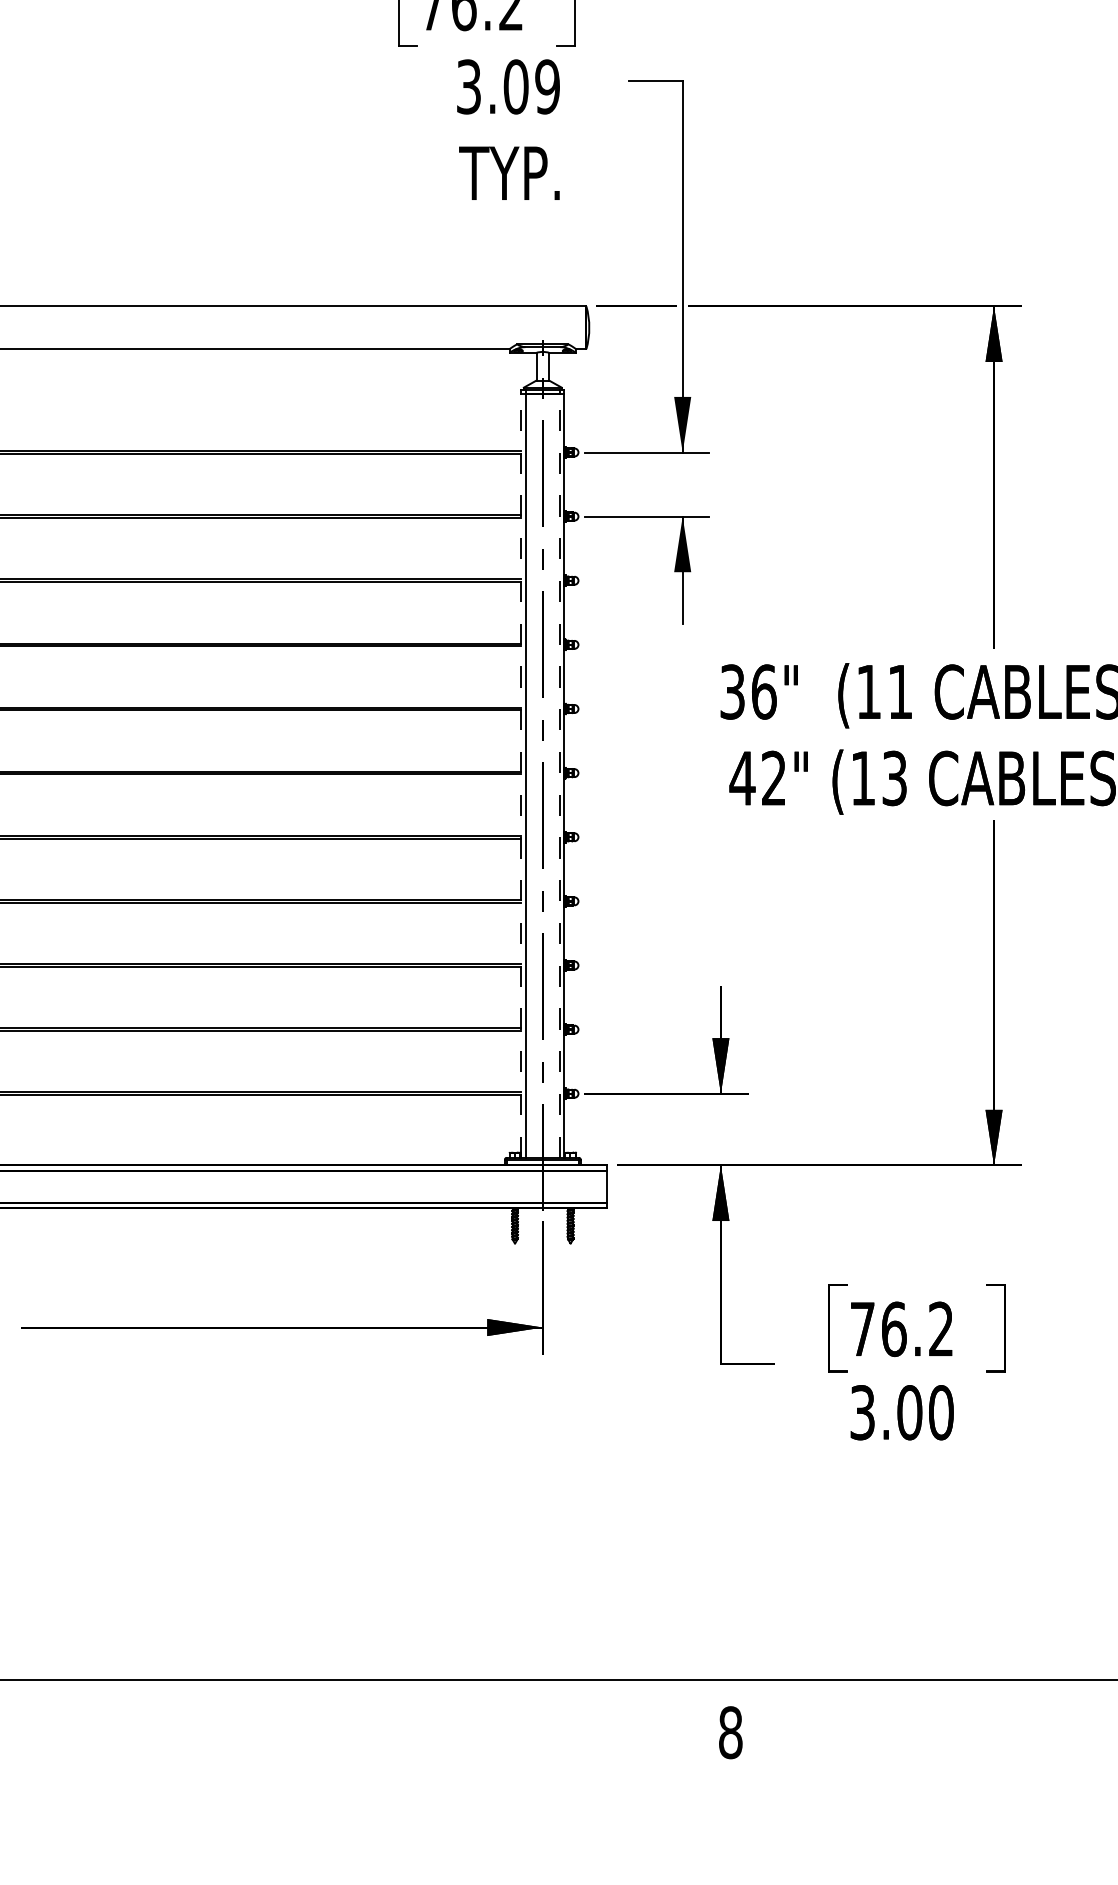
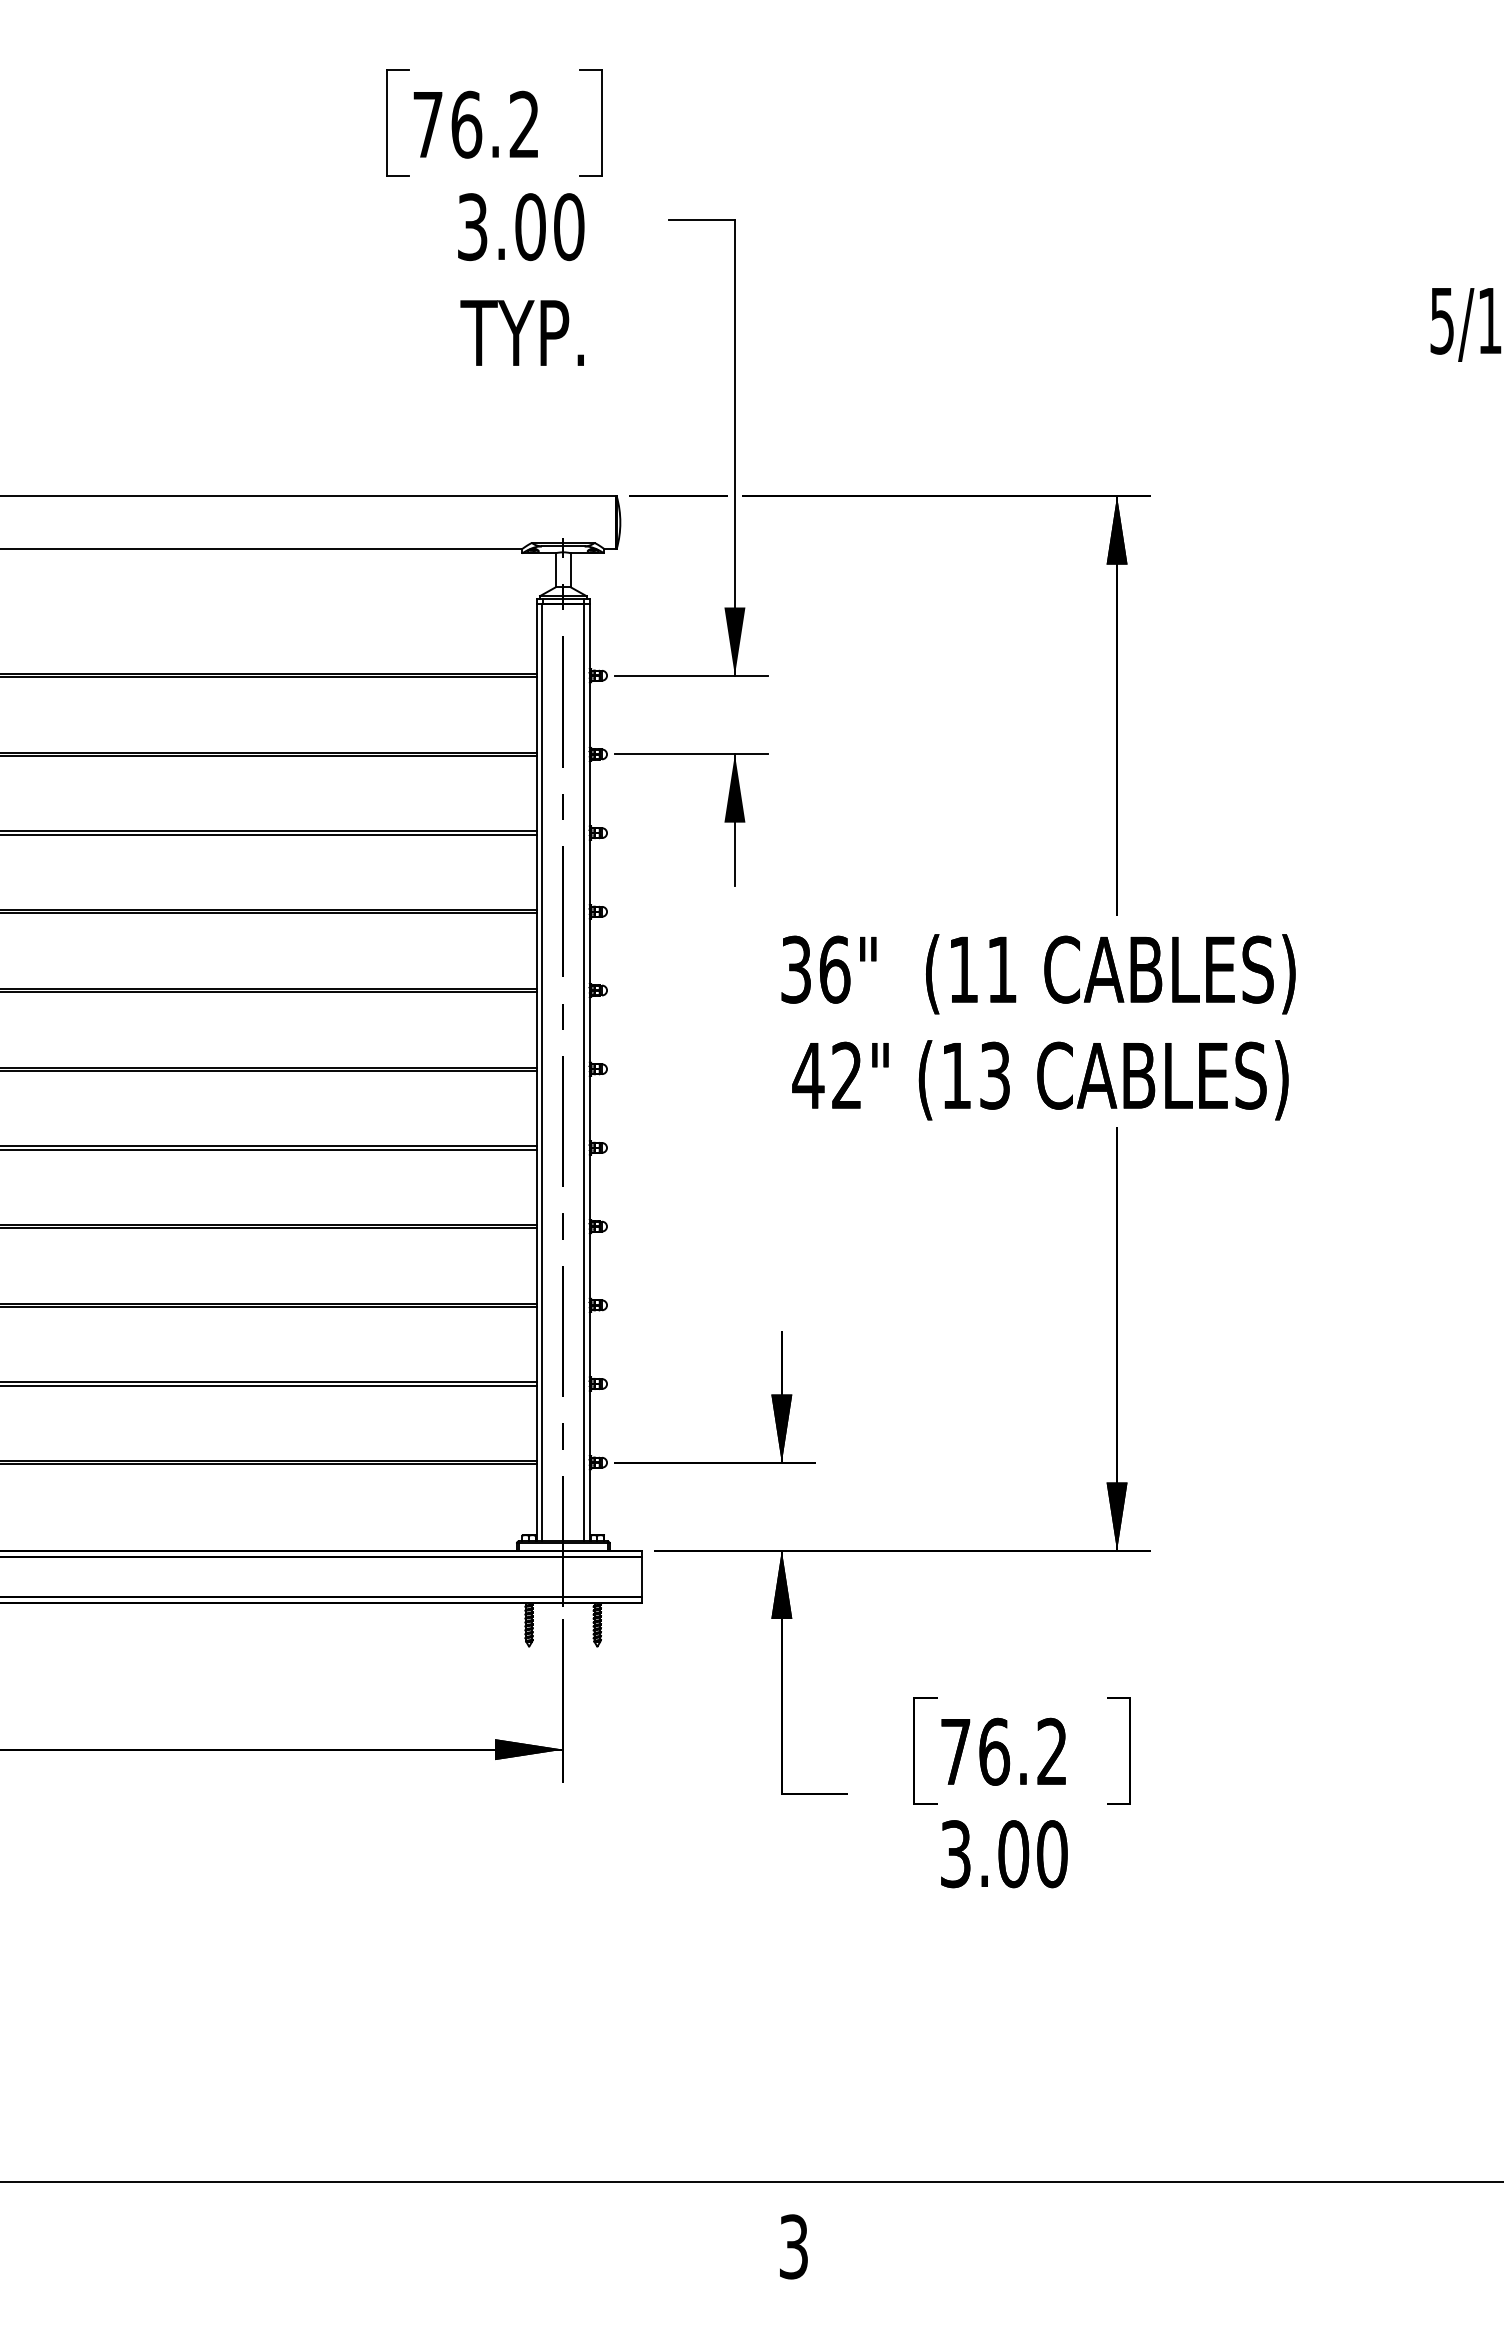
text: (547, 87) -> (568, 227), 3.09 -> 3.00
line: (521, 775) -> (537, 1072), dashed -> solid
line: (560, 775) -> (584, 1072), dashed -> solid
text: (730, 1732) -> (793, 2246), 8 -> 3

